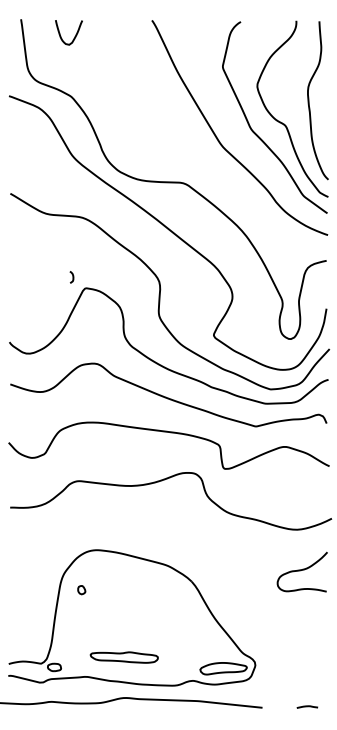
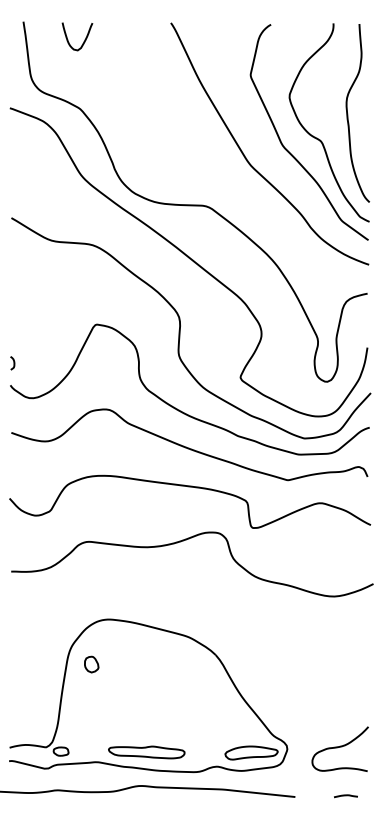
curve: (72, 277) -> (13, 363), moved
curve: (301, 570) -> (339, 747), moved
part: (81, 590) -> (91, 664), size x1.67
part: (124, 657) -> (146, 752), moved

